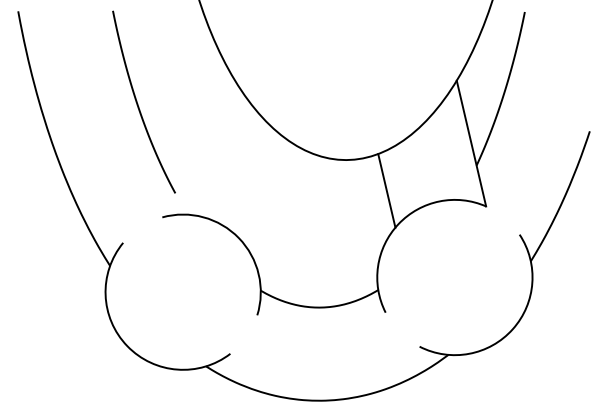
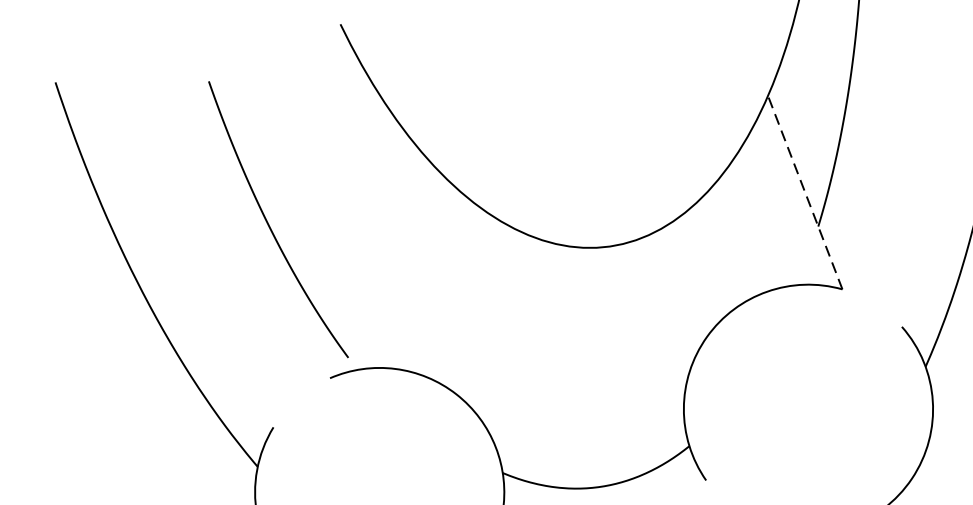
curve: (138, 103) -> (269, 223), moved
line: (471, 143) -> (805, 192), solid -> dashed
line: (386, 190) -> (680, 286), removed

